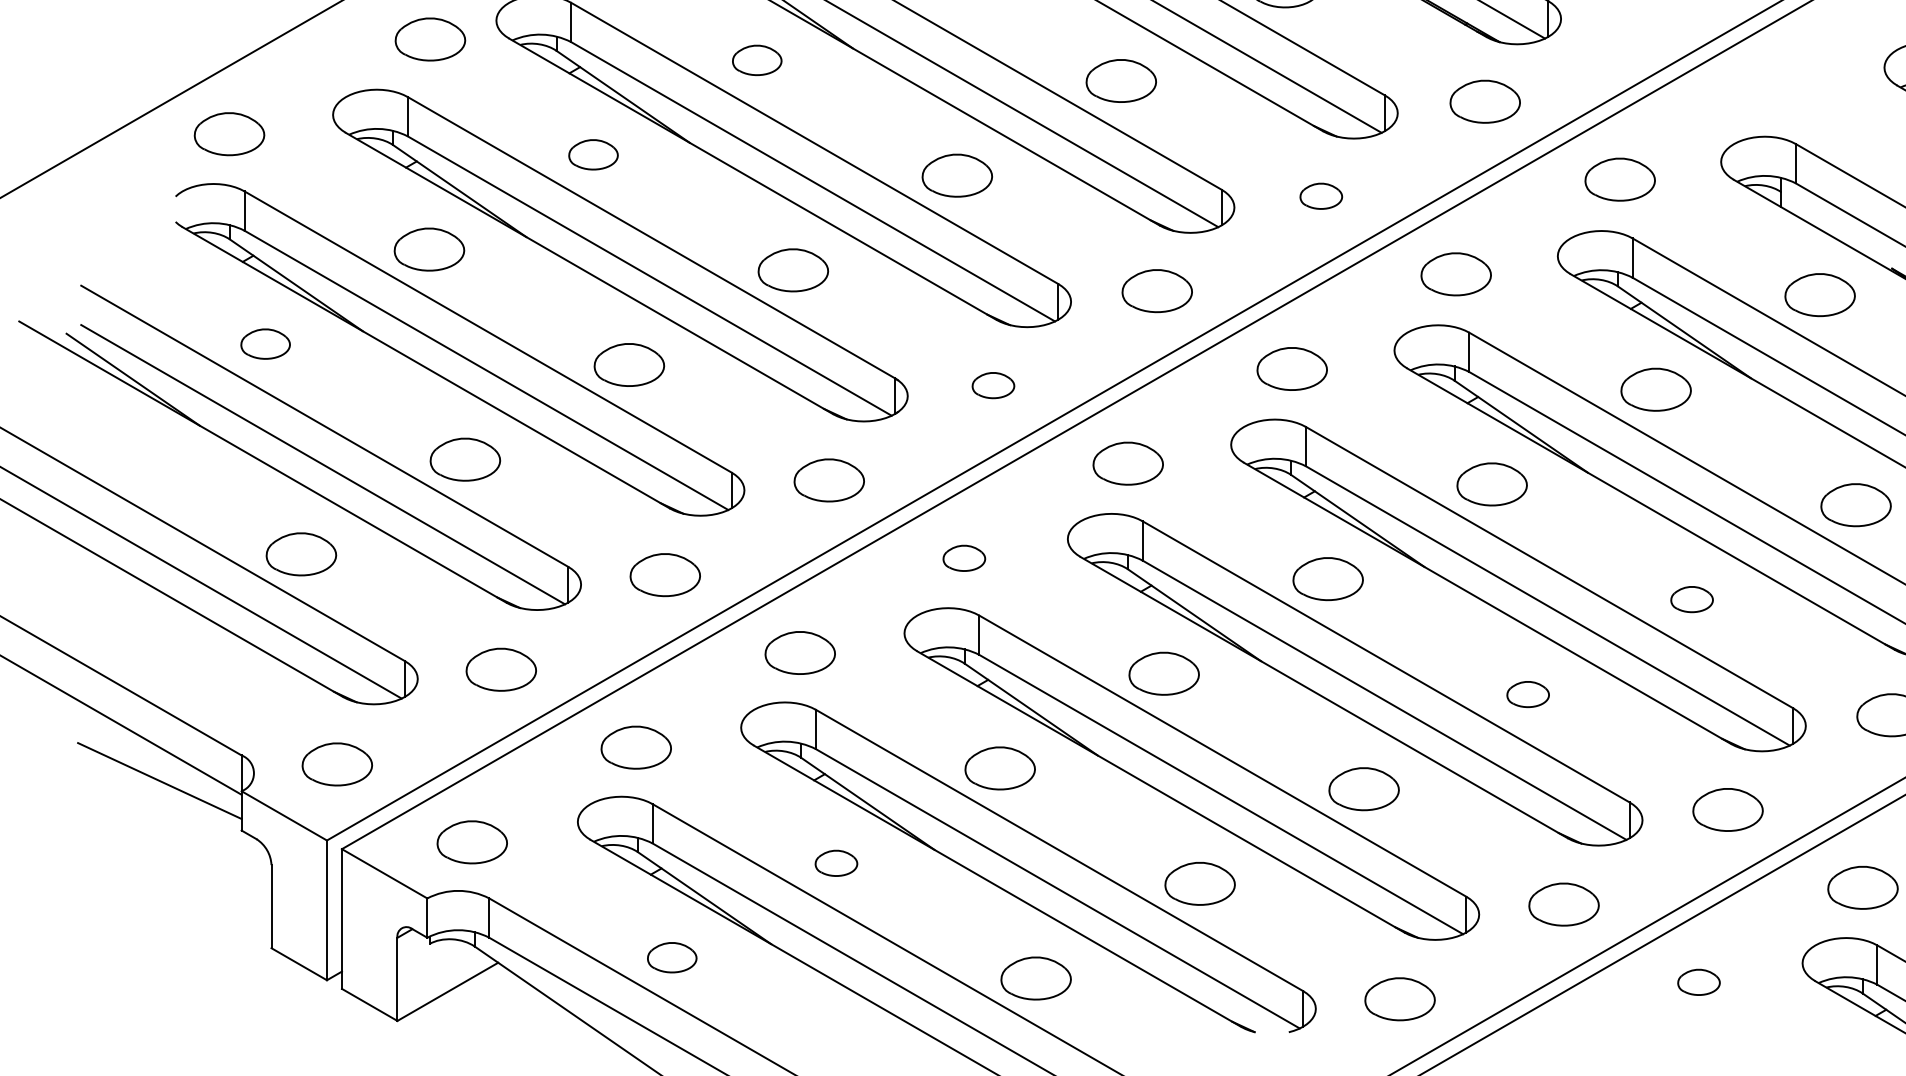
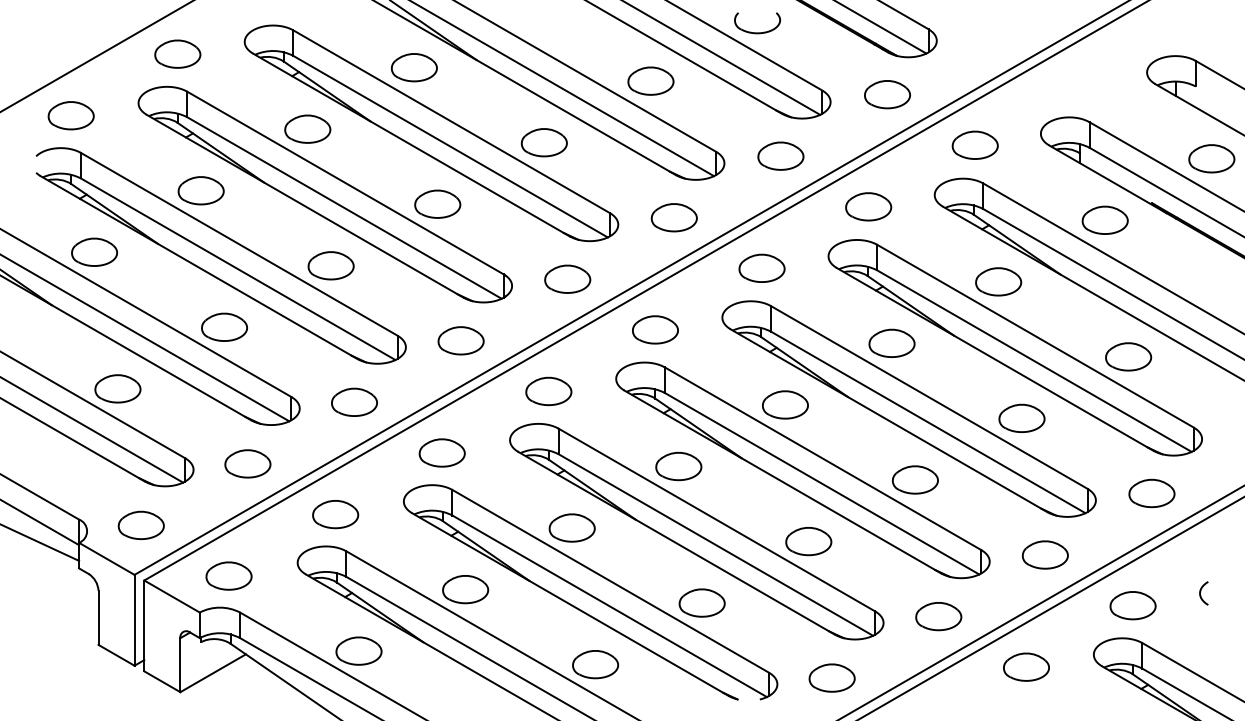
part: (429, 38) -> (177, 53), moved
part: (756, 59) -> (413, 67), size x1.43
part: (592, 153) -> (307, 128), size x1.43
part: (1320, 195) -> (780, 155), size x1.67
part: (265, 343) -> (94, 251), size x1.43
part: (992, 384) -> (567, 278), size x1.67
part: (963, 558) -> (548, 391), size x1.67
part: (1691, 598) -> (1021, 417), size x1.67
part: (1528, 693) -> (915, 479), size x1.67
part: (836, 862) -> (465, 589), size x1.67
part: (671, 956) -> (358, 650), size x1.43
part: (1699, 981) -> (1026, 666), size x1.67

